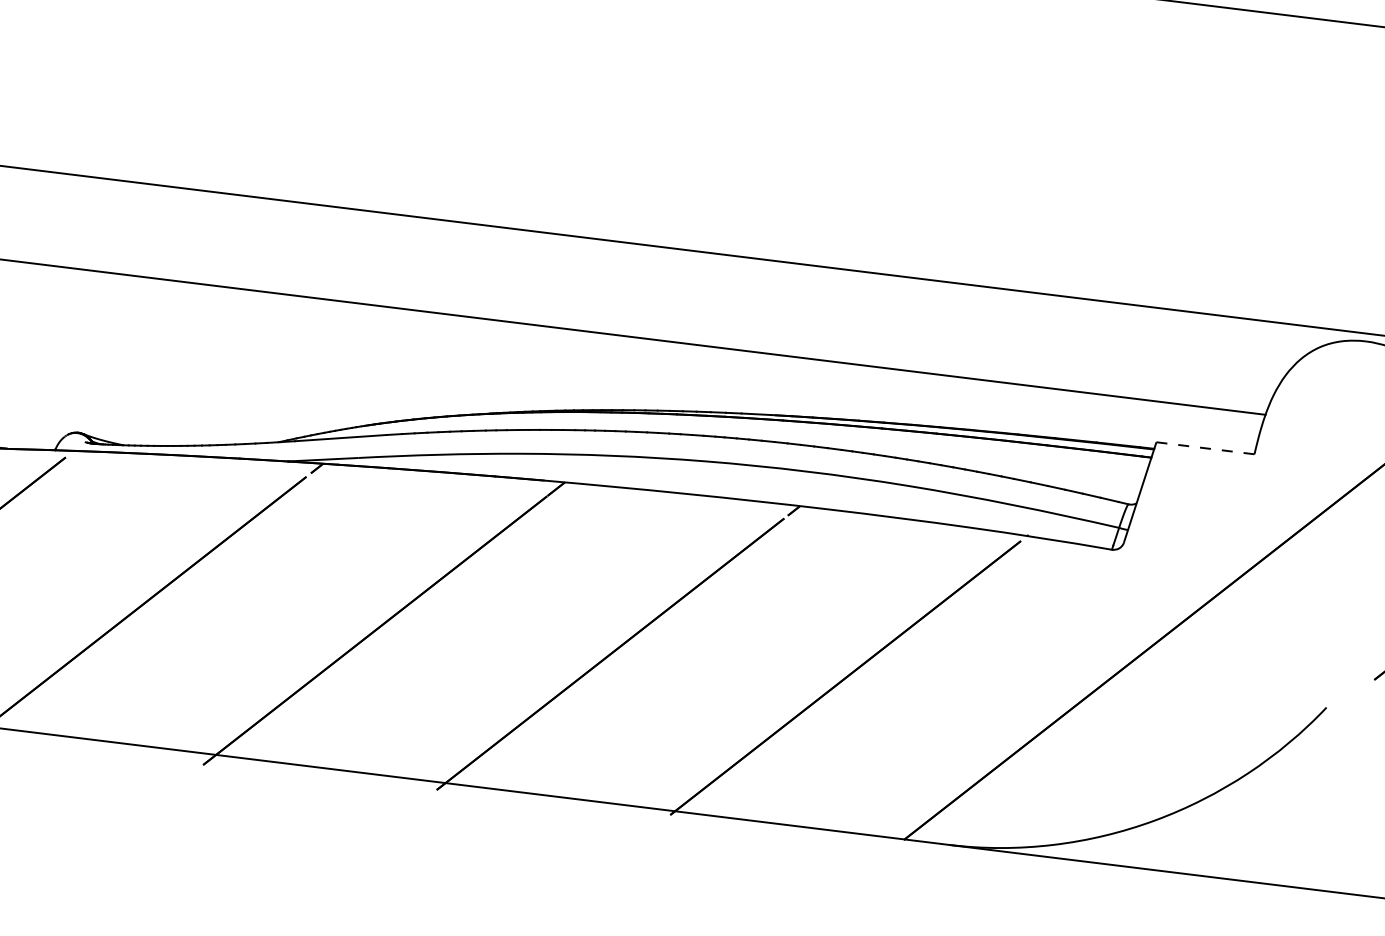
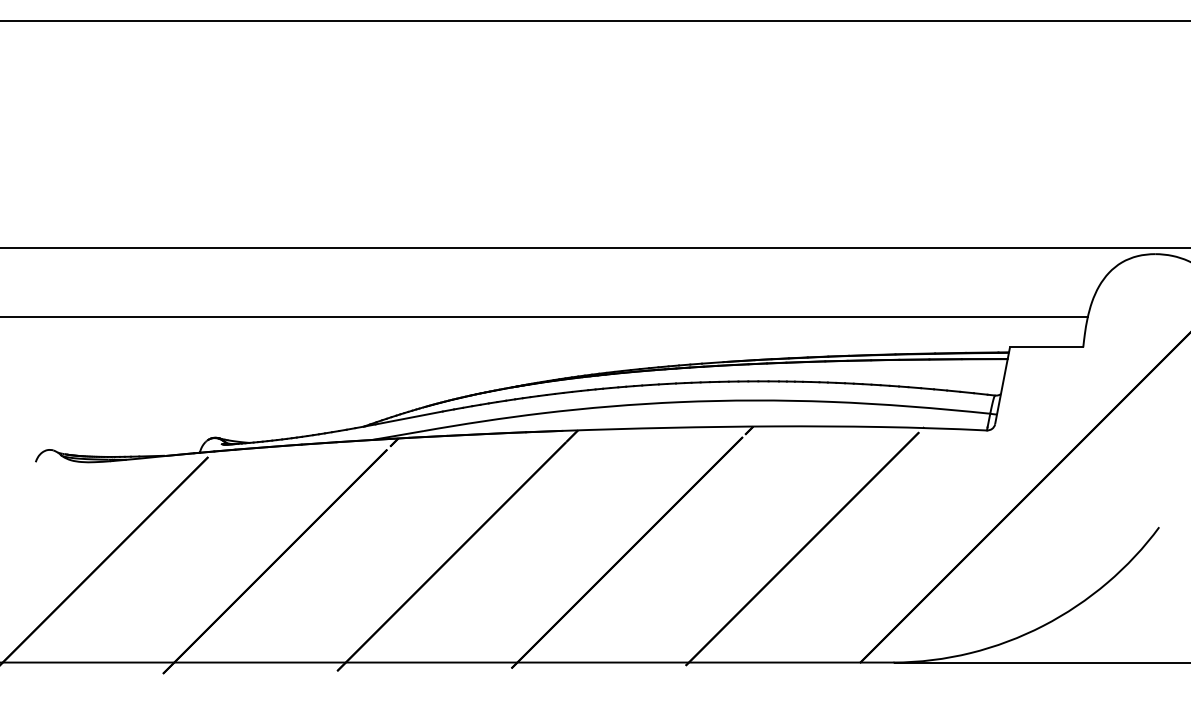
line: (1205, 448) -> (1046, 347), dashed -> solid

